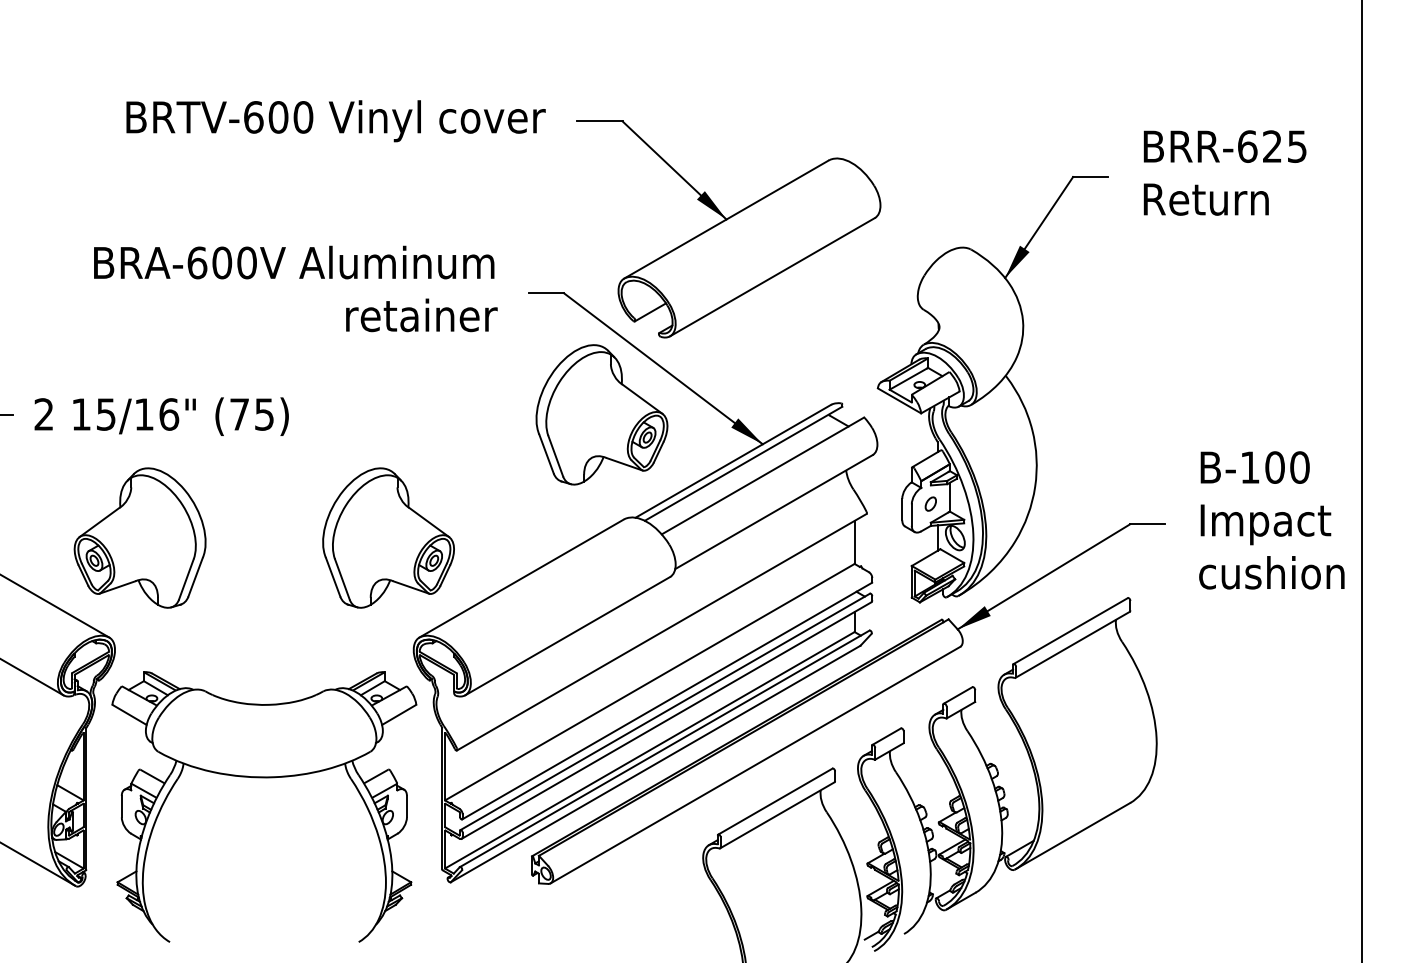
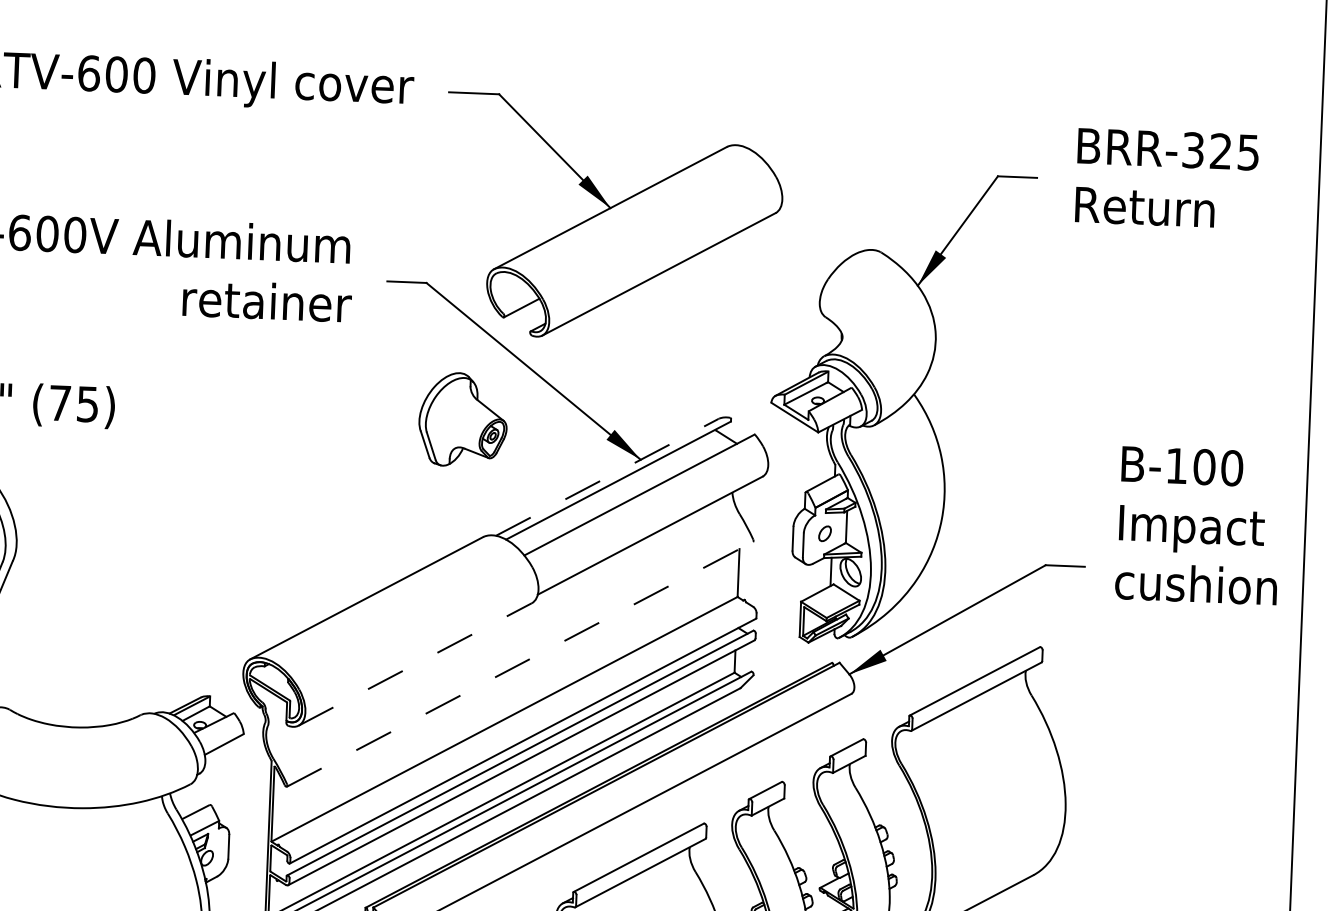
text: (1247, 146) -> (1193, 150), BRR-625 -> BRR-325
part: (601, 414) -> (462, 419), size x0.6
line: (733, 461) -> (607, 477), solid -> dashed
text: (1271, 520) -> (1198, 525), moved
part: (388, 537) -> (220, 546), removed
line: (662, 632) -> (520, 664), solid -> dashed
line: (568, 635) -> (416, 663), solid -> dashed

